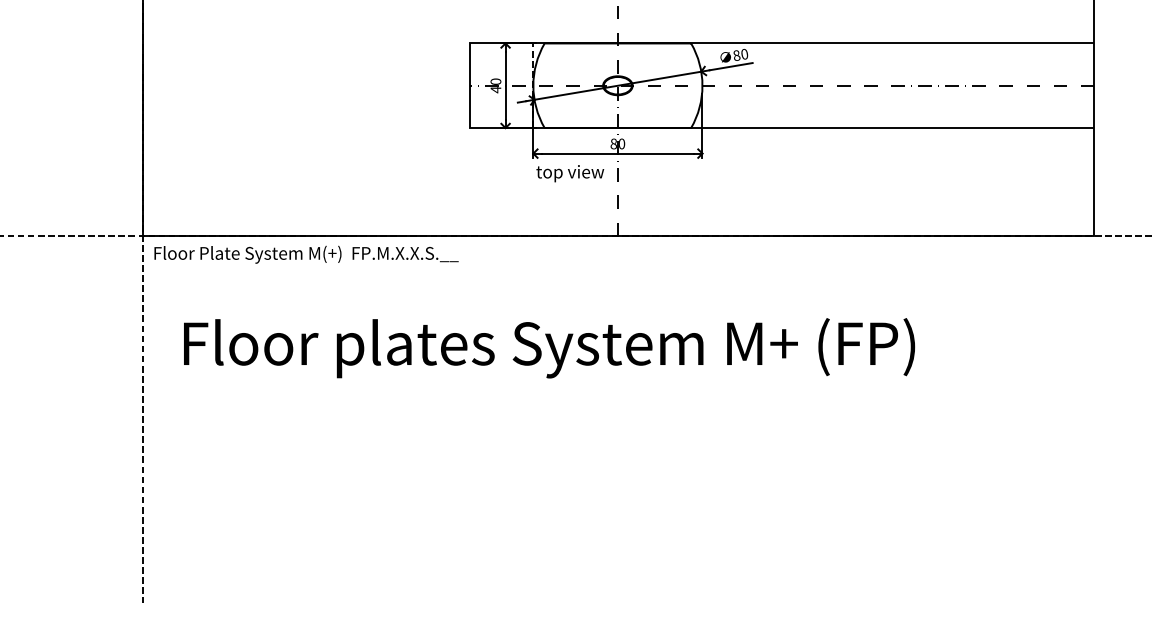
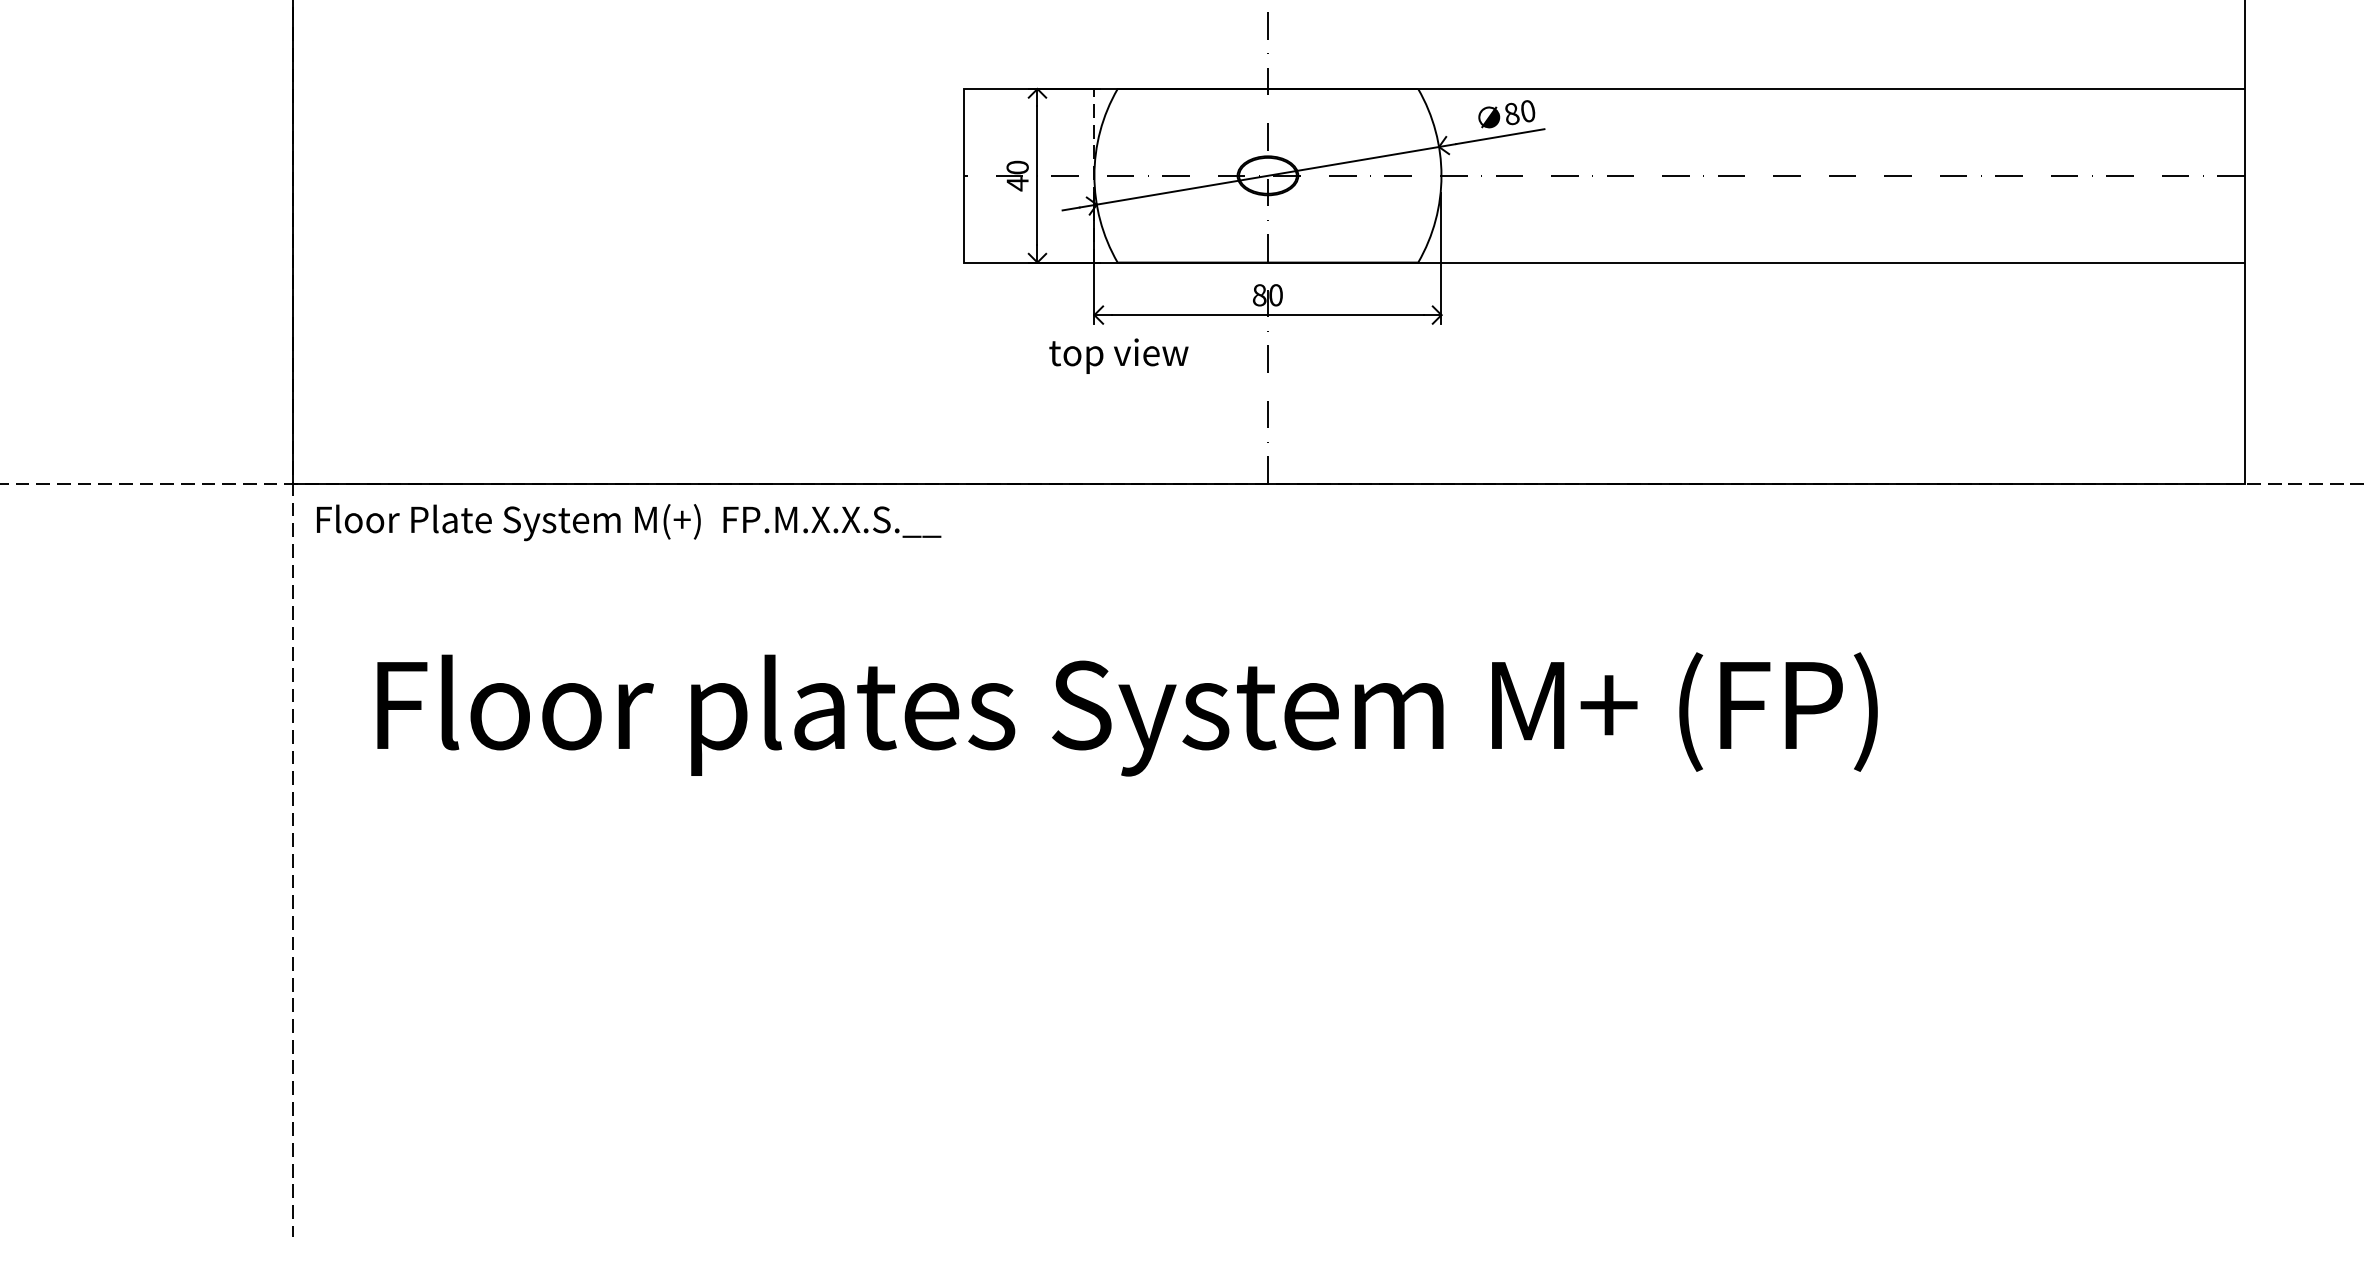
text: (570, 173) -> (1119, 355), moved

